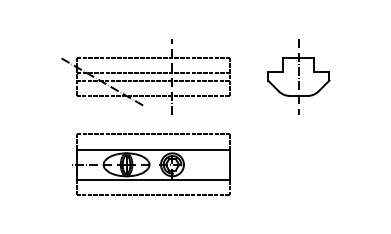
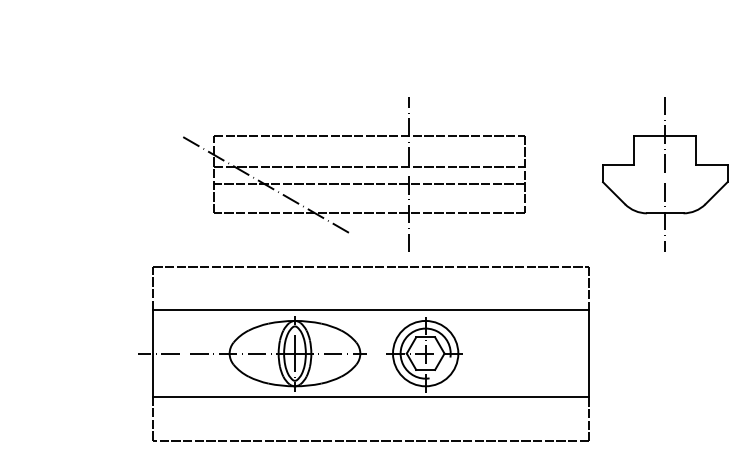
part: (151, 164) -> (365, 352), size x1.4

